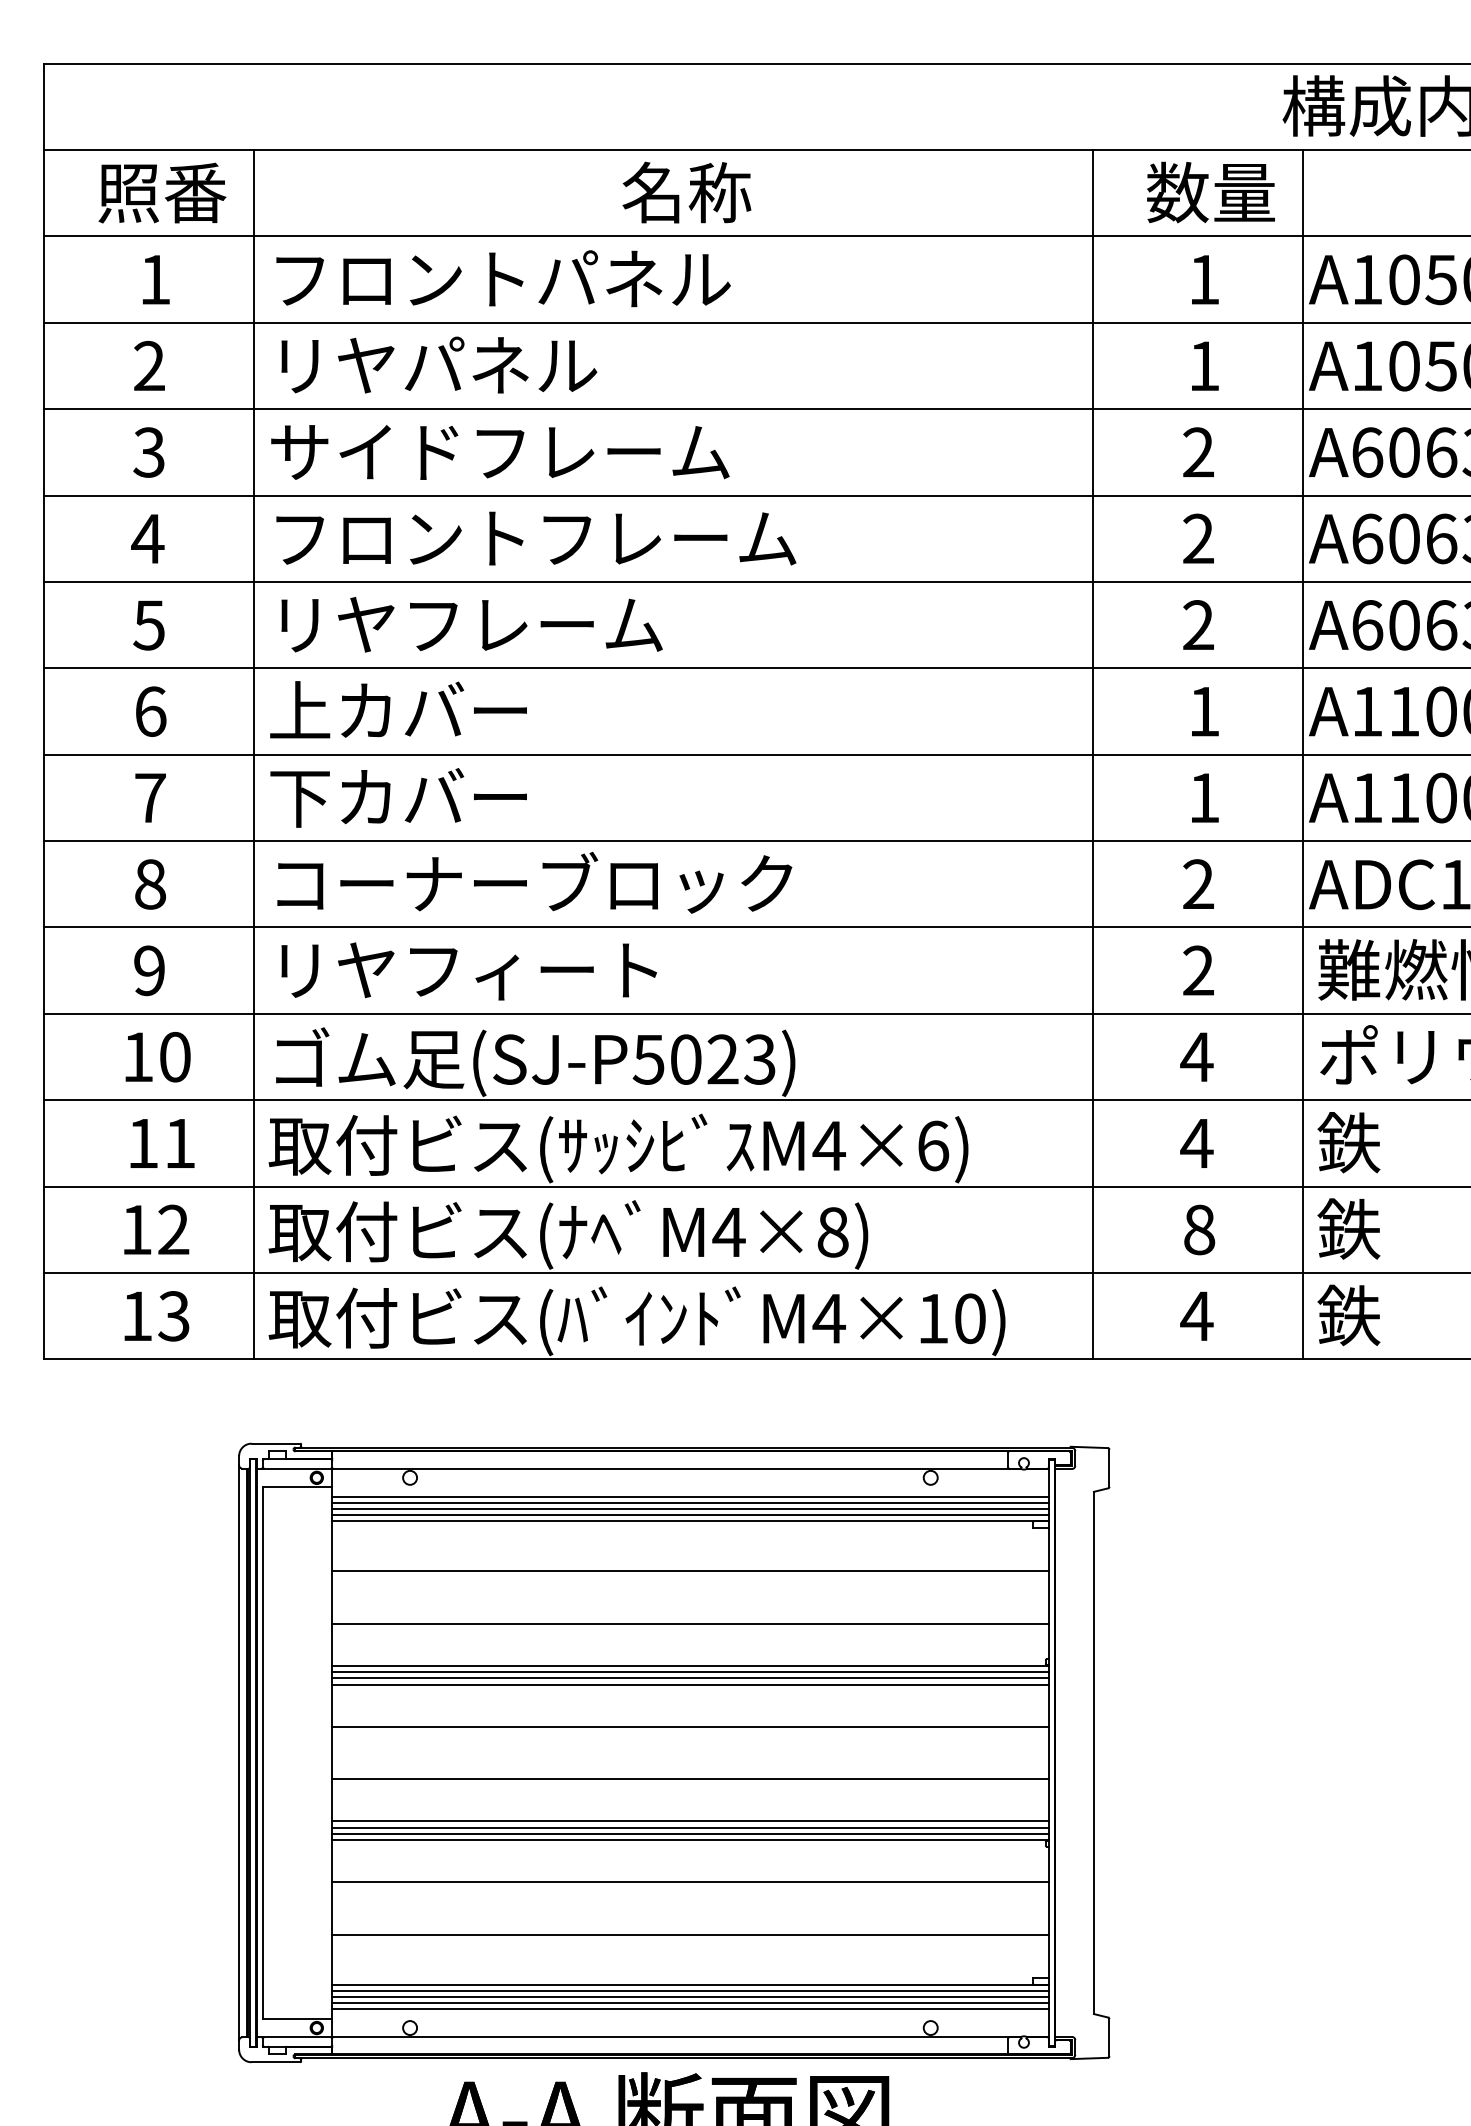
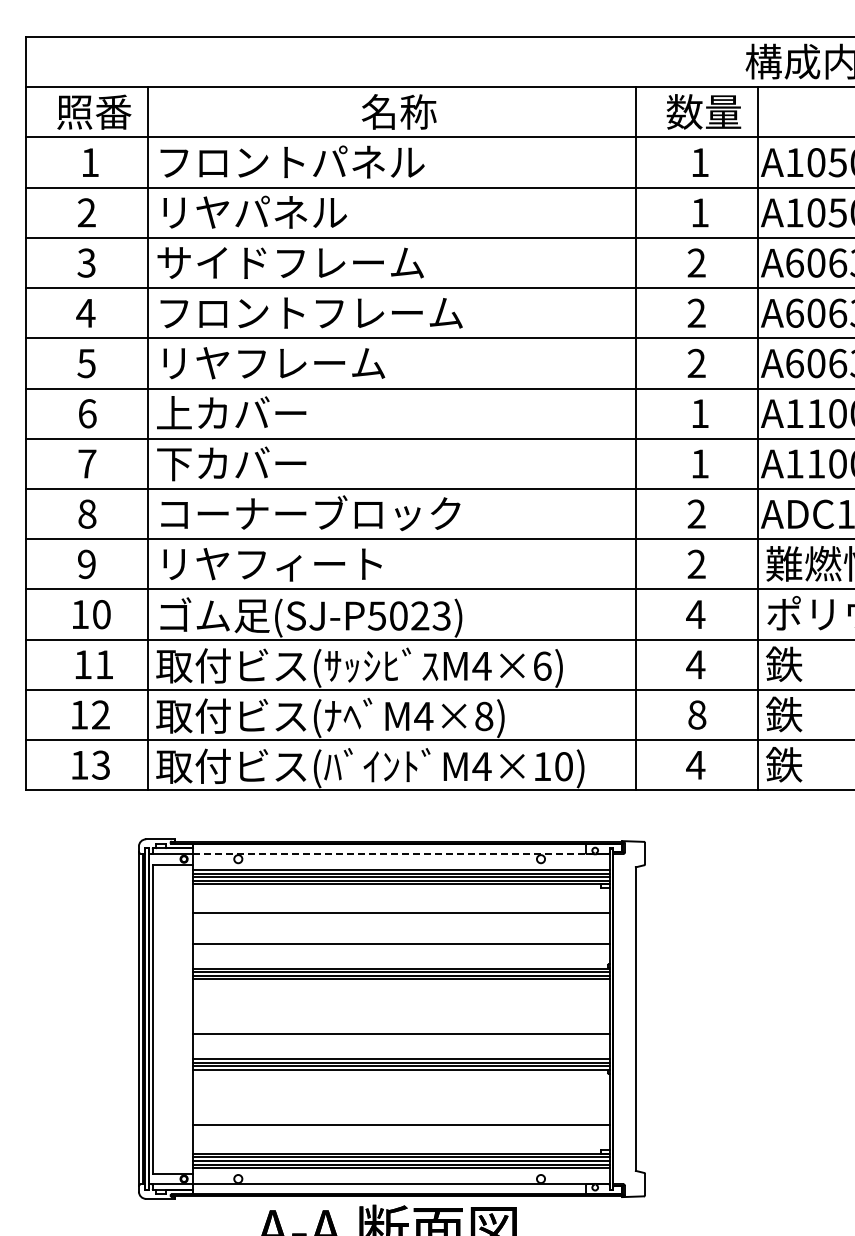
line: (677, 1468) -> (393, 853), solid -> dashed
line: (690, 1726) -> (401, 1003), removed
line: (690, 1882) -> (401, 1094), removed

